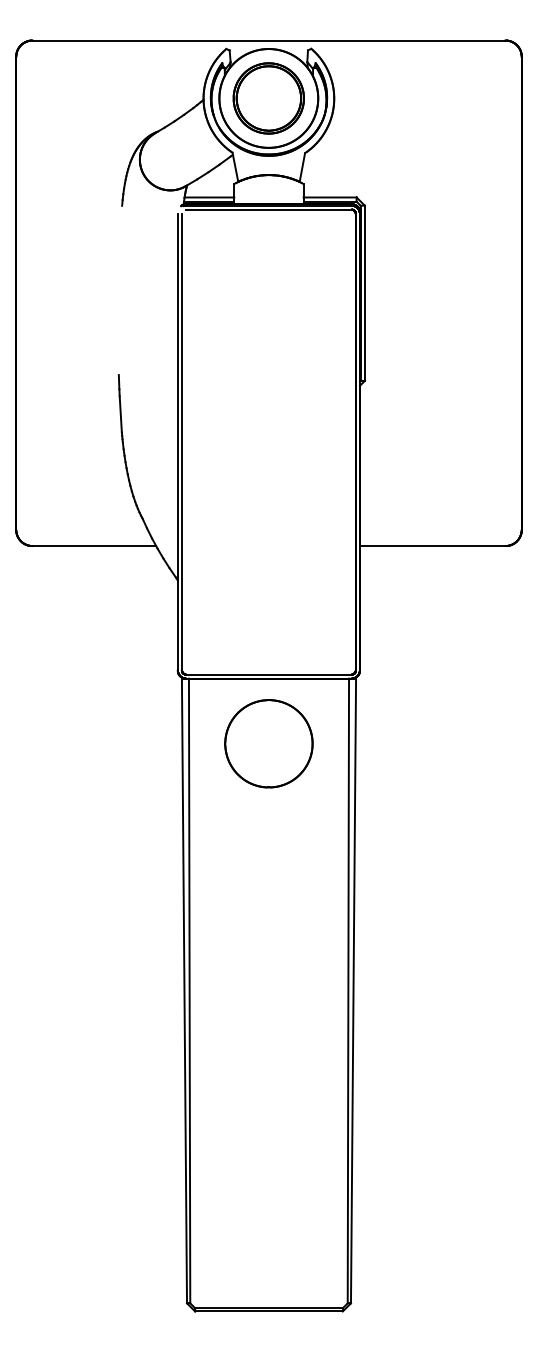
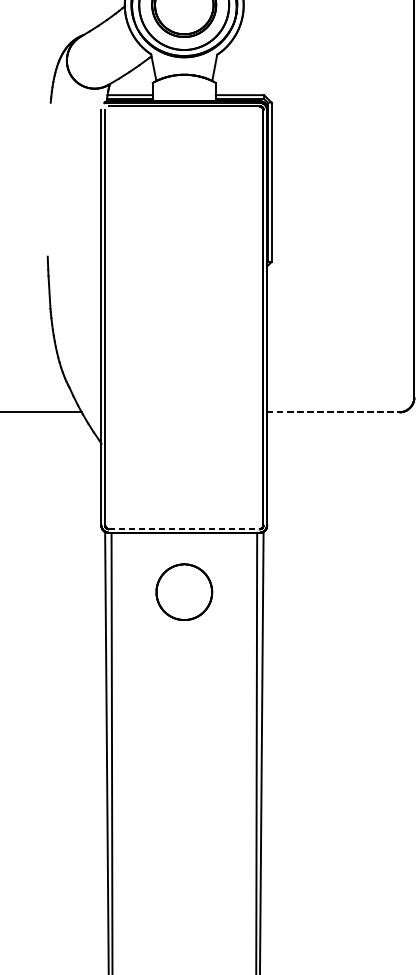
line: (432, 546) -> (333, 412), solid -> dashed
line: (268, 674) -> (183, 529), solid -> dashed
part: (268, 743) -> (183, 591), size x0.7

